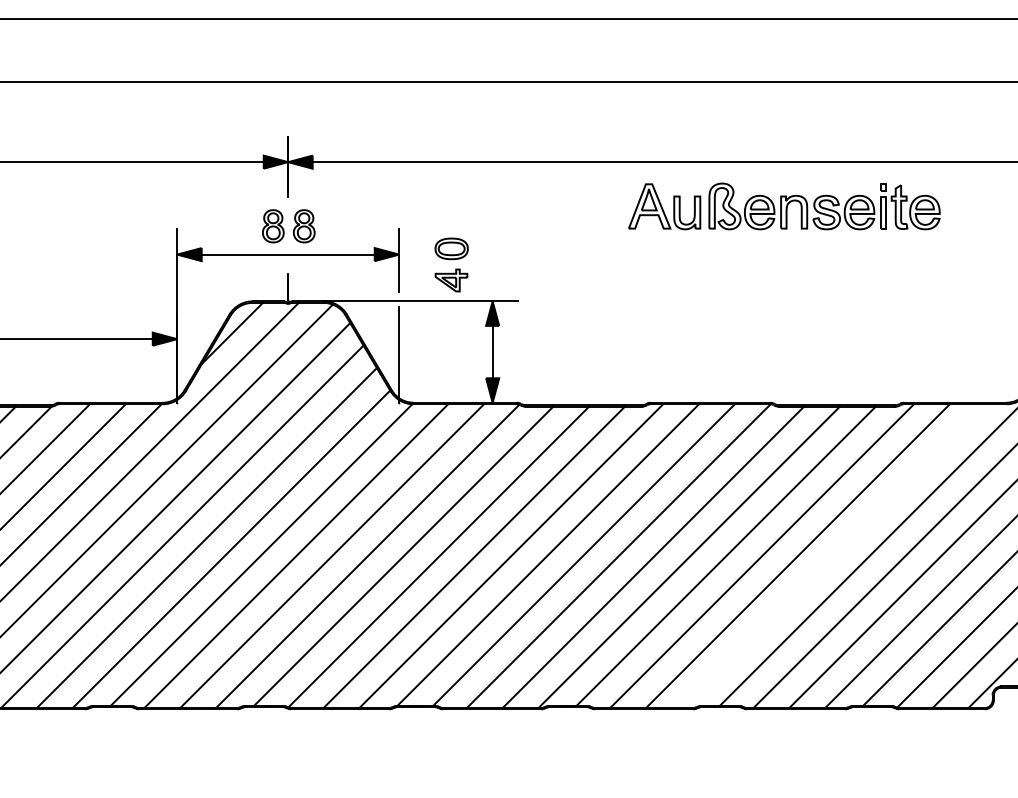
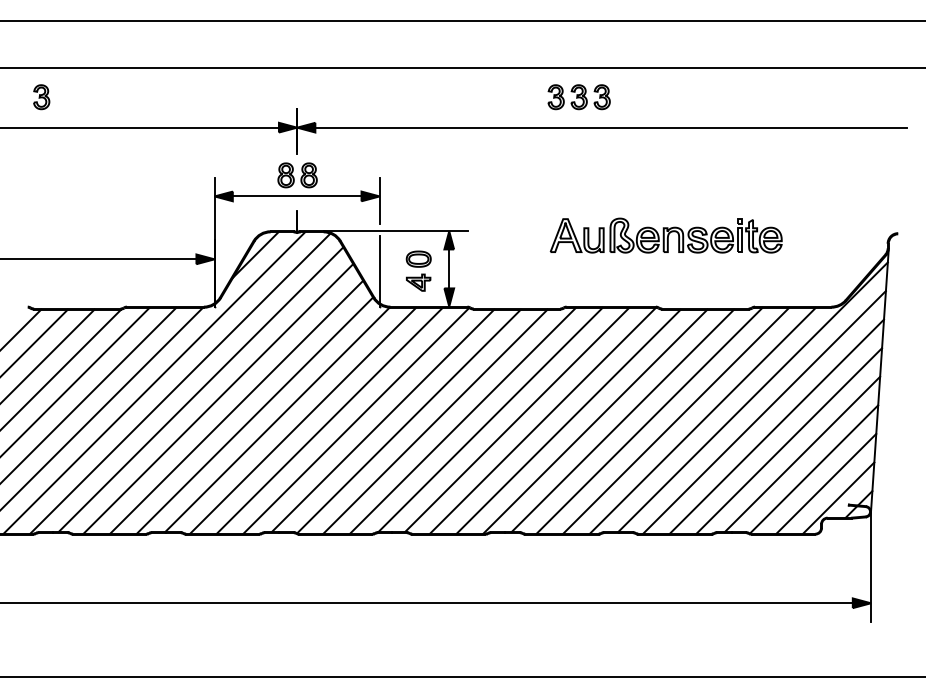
part: (666, 121) -> (578, 97), added
part: (783, 206) -> (665, 235), moved
part: (451, 264) -> (418, 270), moved
line: (833, 555) -> (702, 420), added

